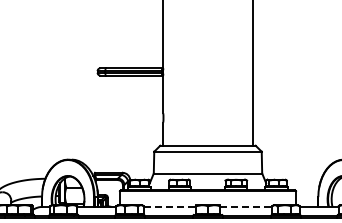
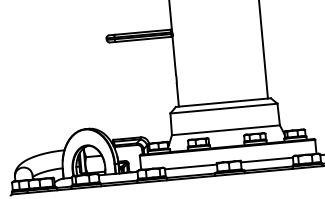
line: (170, 206) -> (191, 166), dashed -> solid
line: (246, 206) -> (267, 159), dashed -> solid

